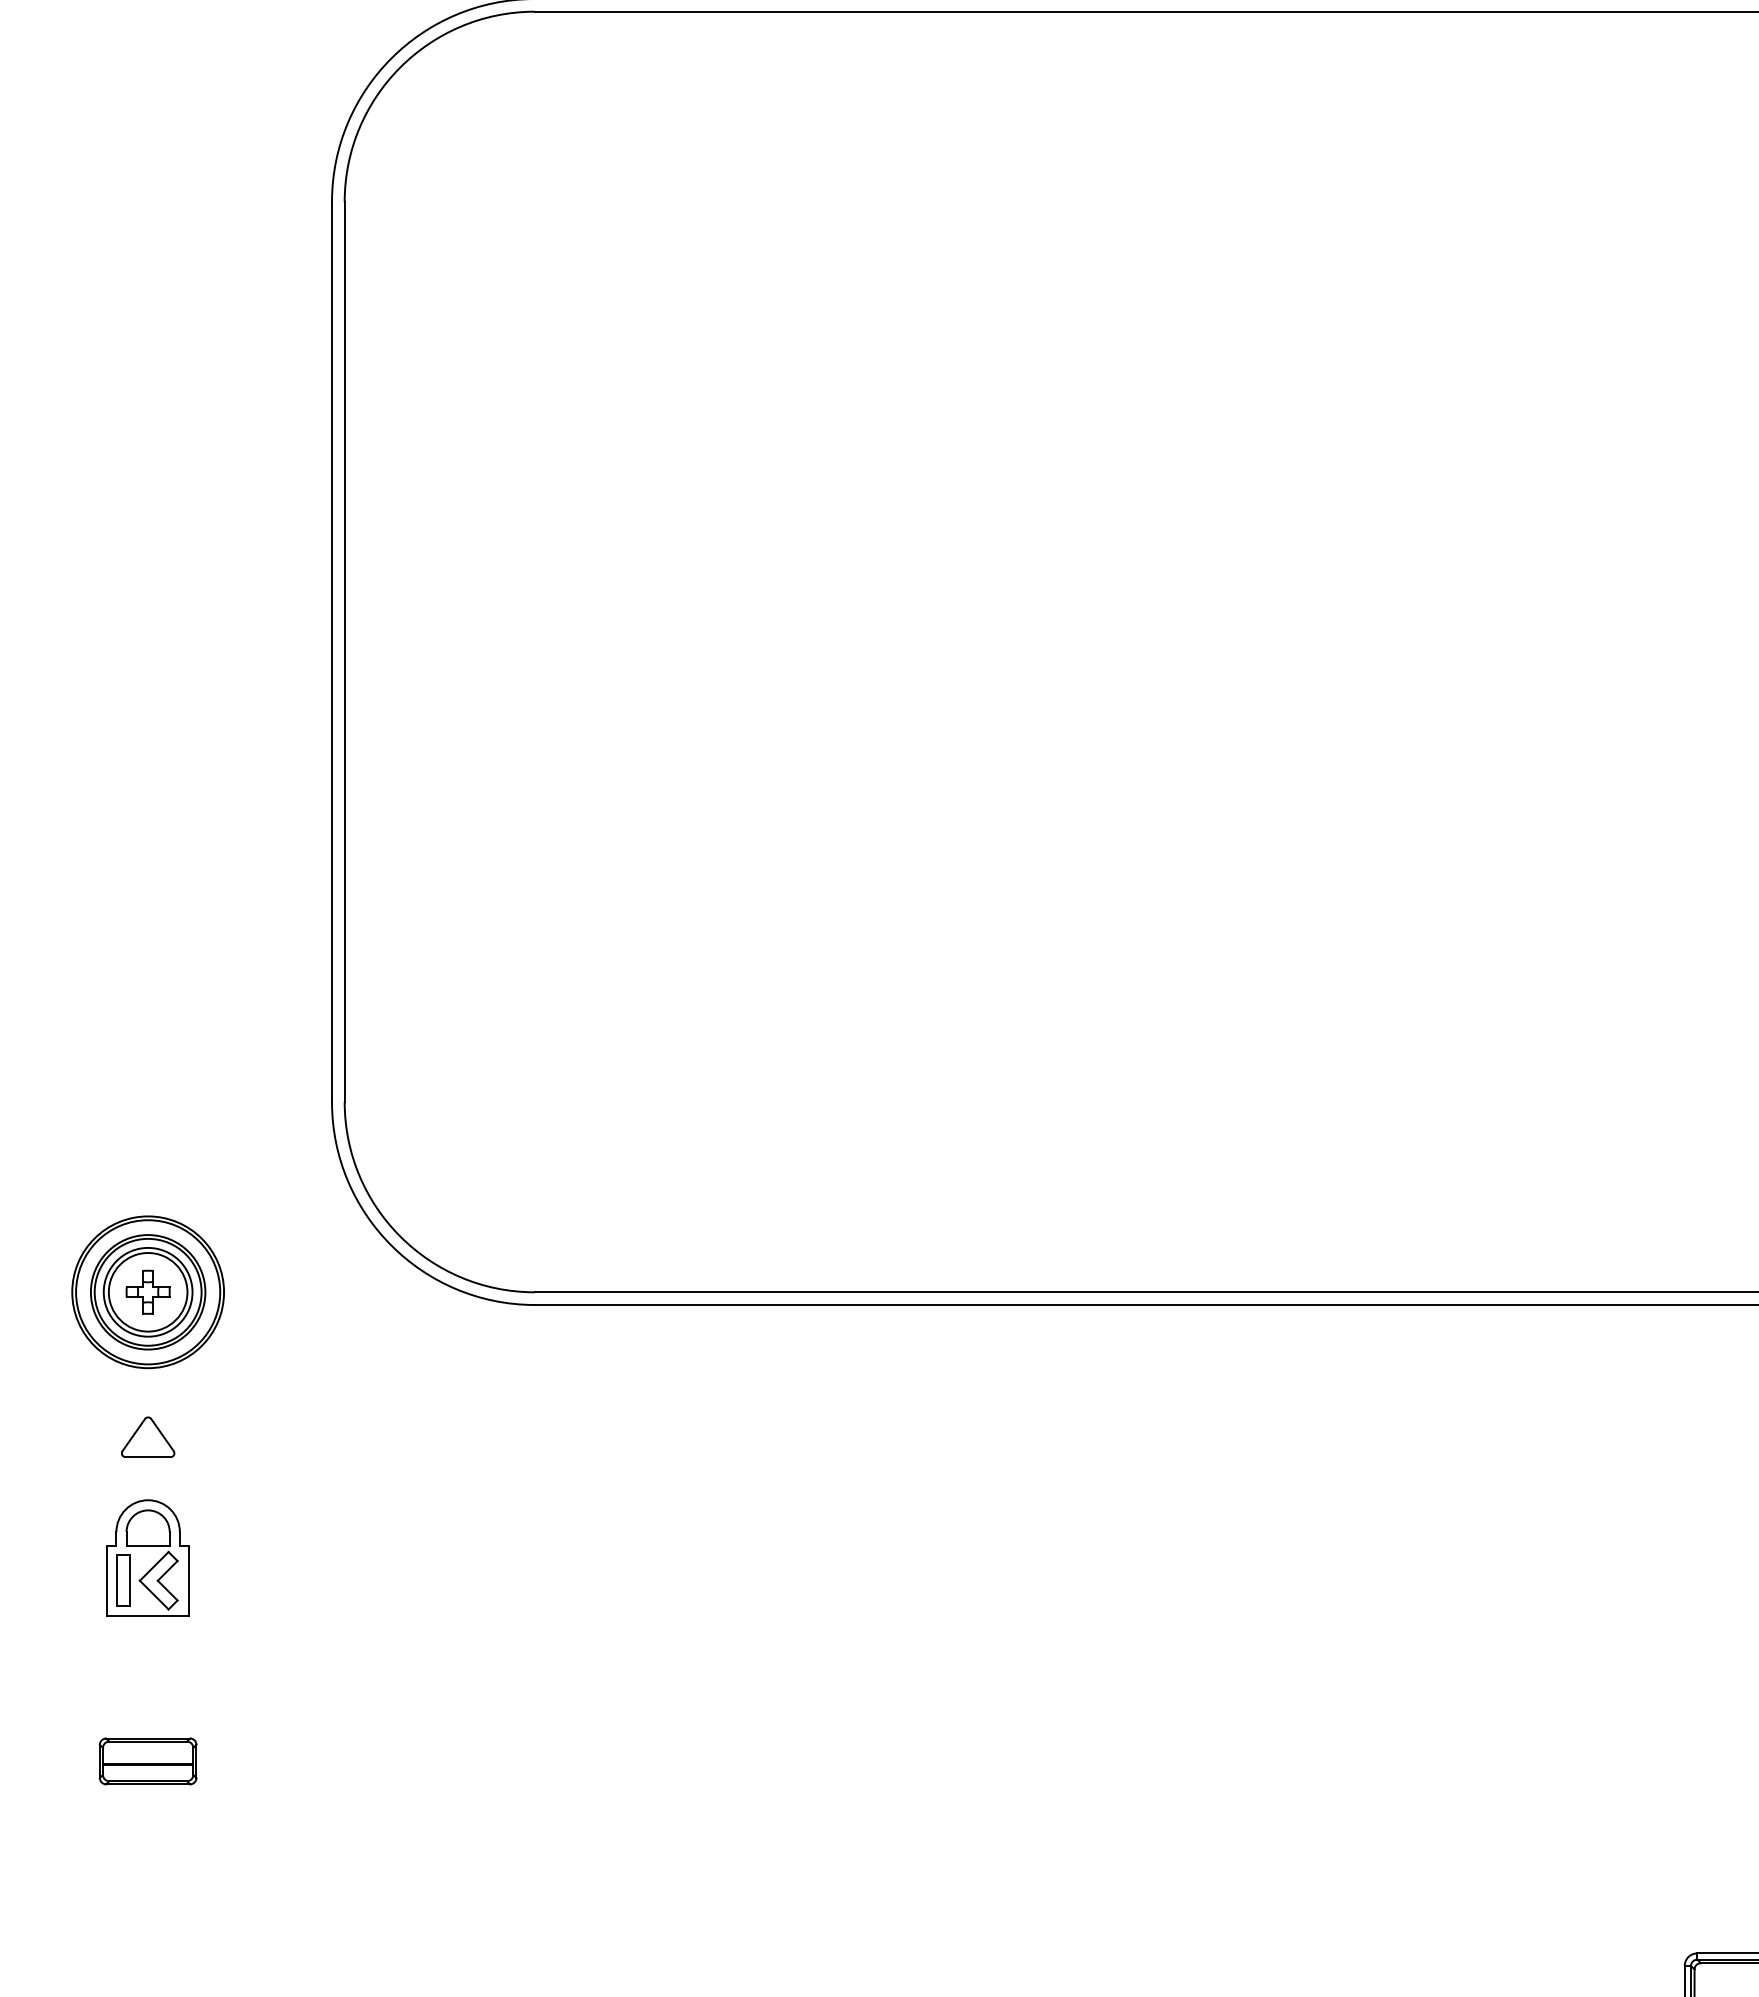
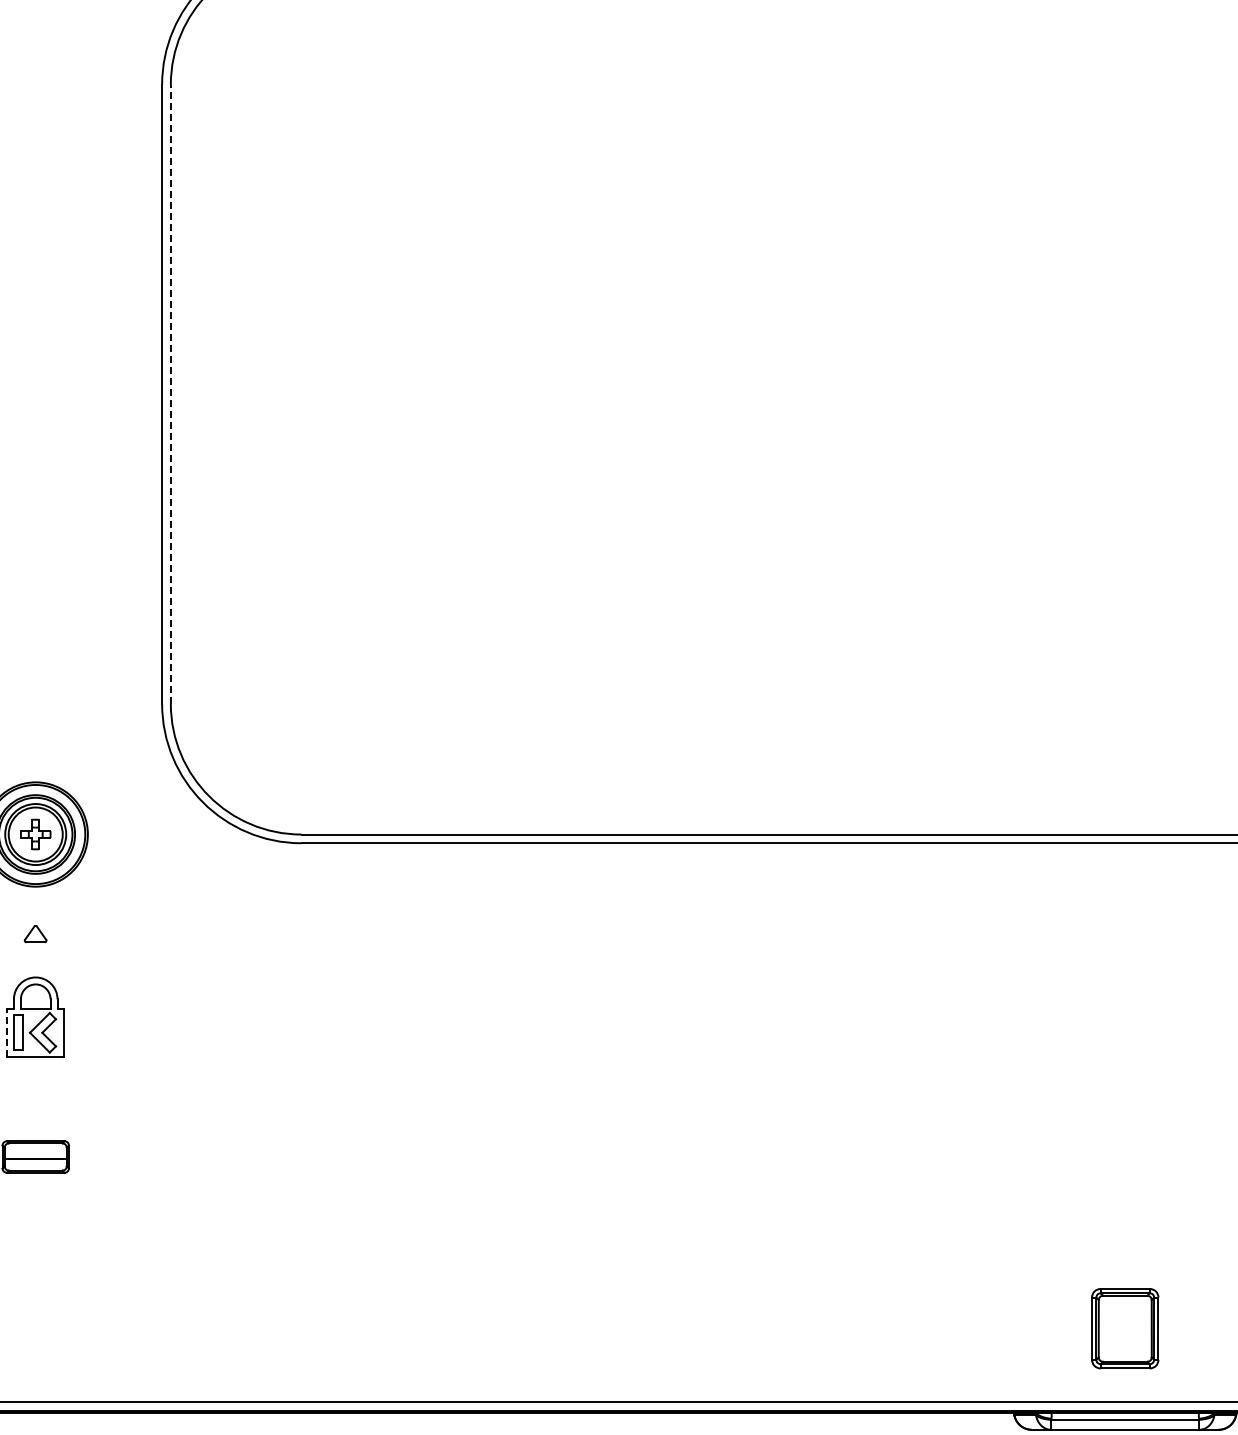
line: (344, 650) -> (170, 393), solid -> dashed
part: (147, 1436) -> (35, 933), size x0.6
line: (107, 1580) -> (7, 1032), solid -> dashed

